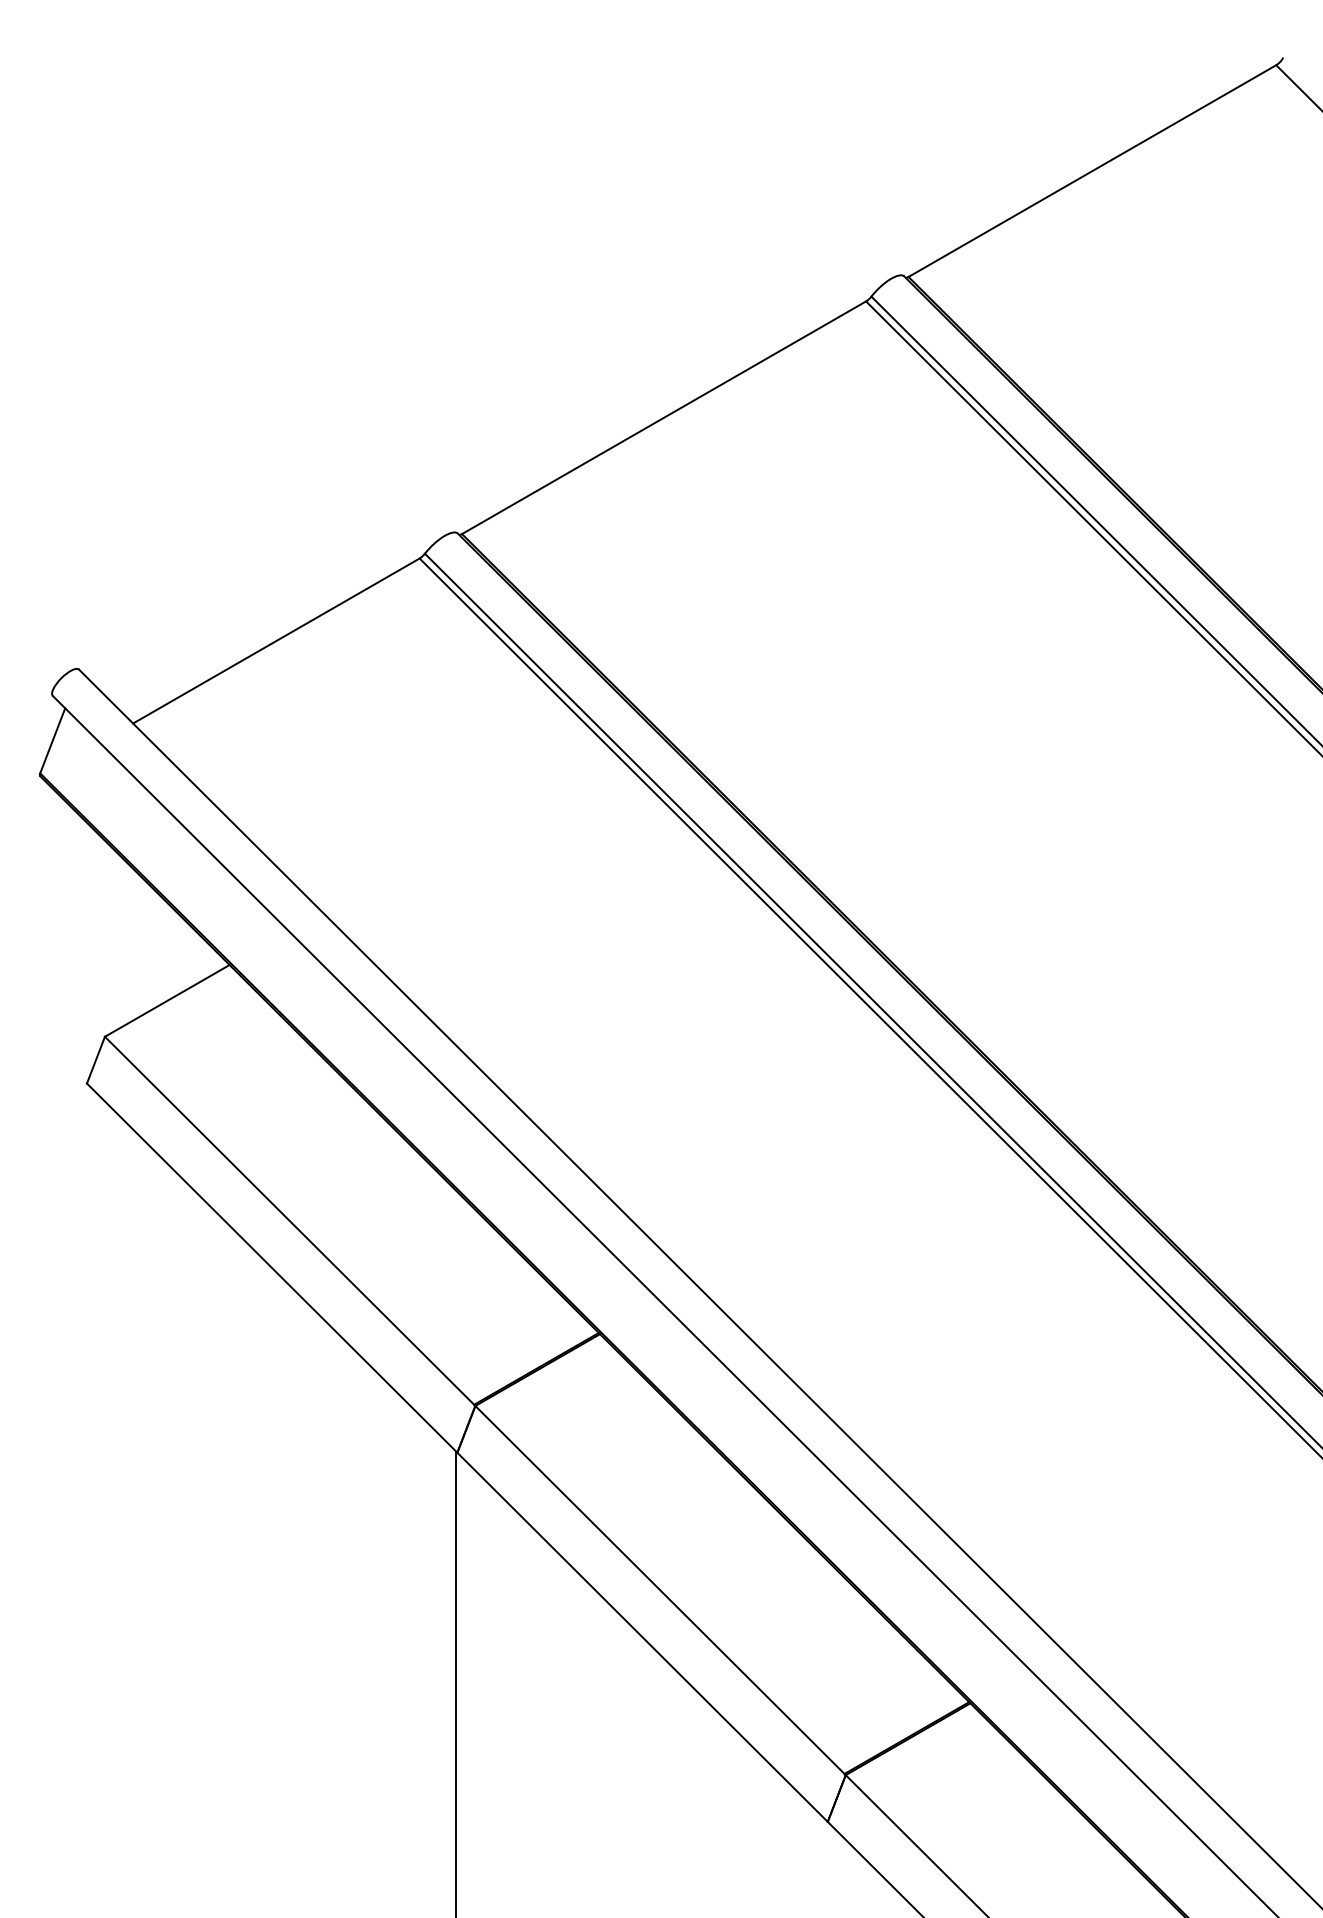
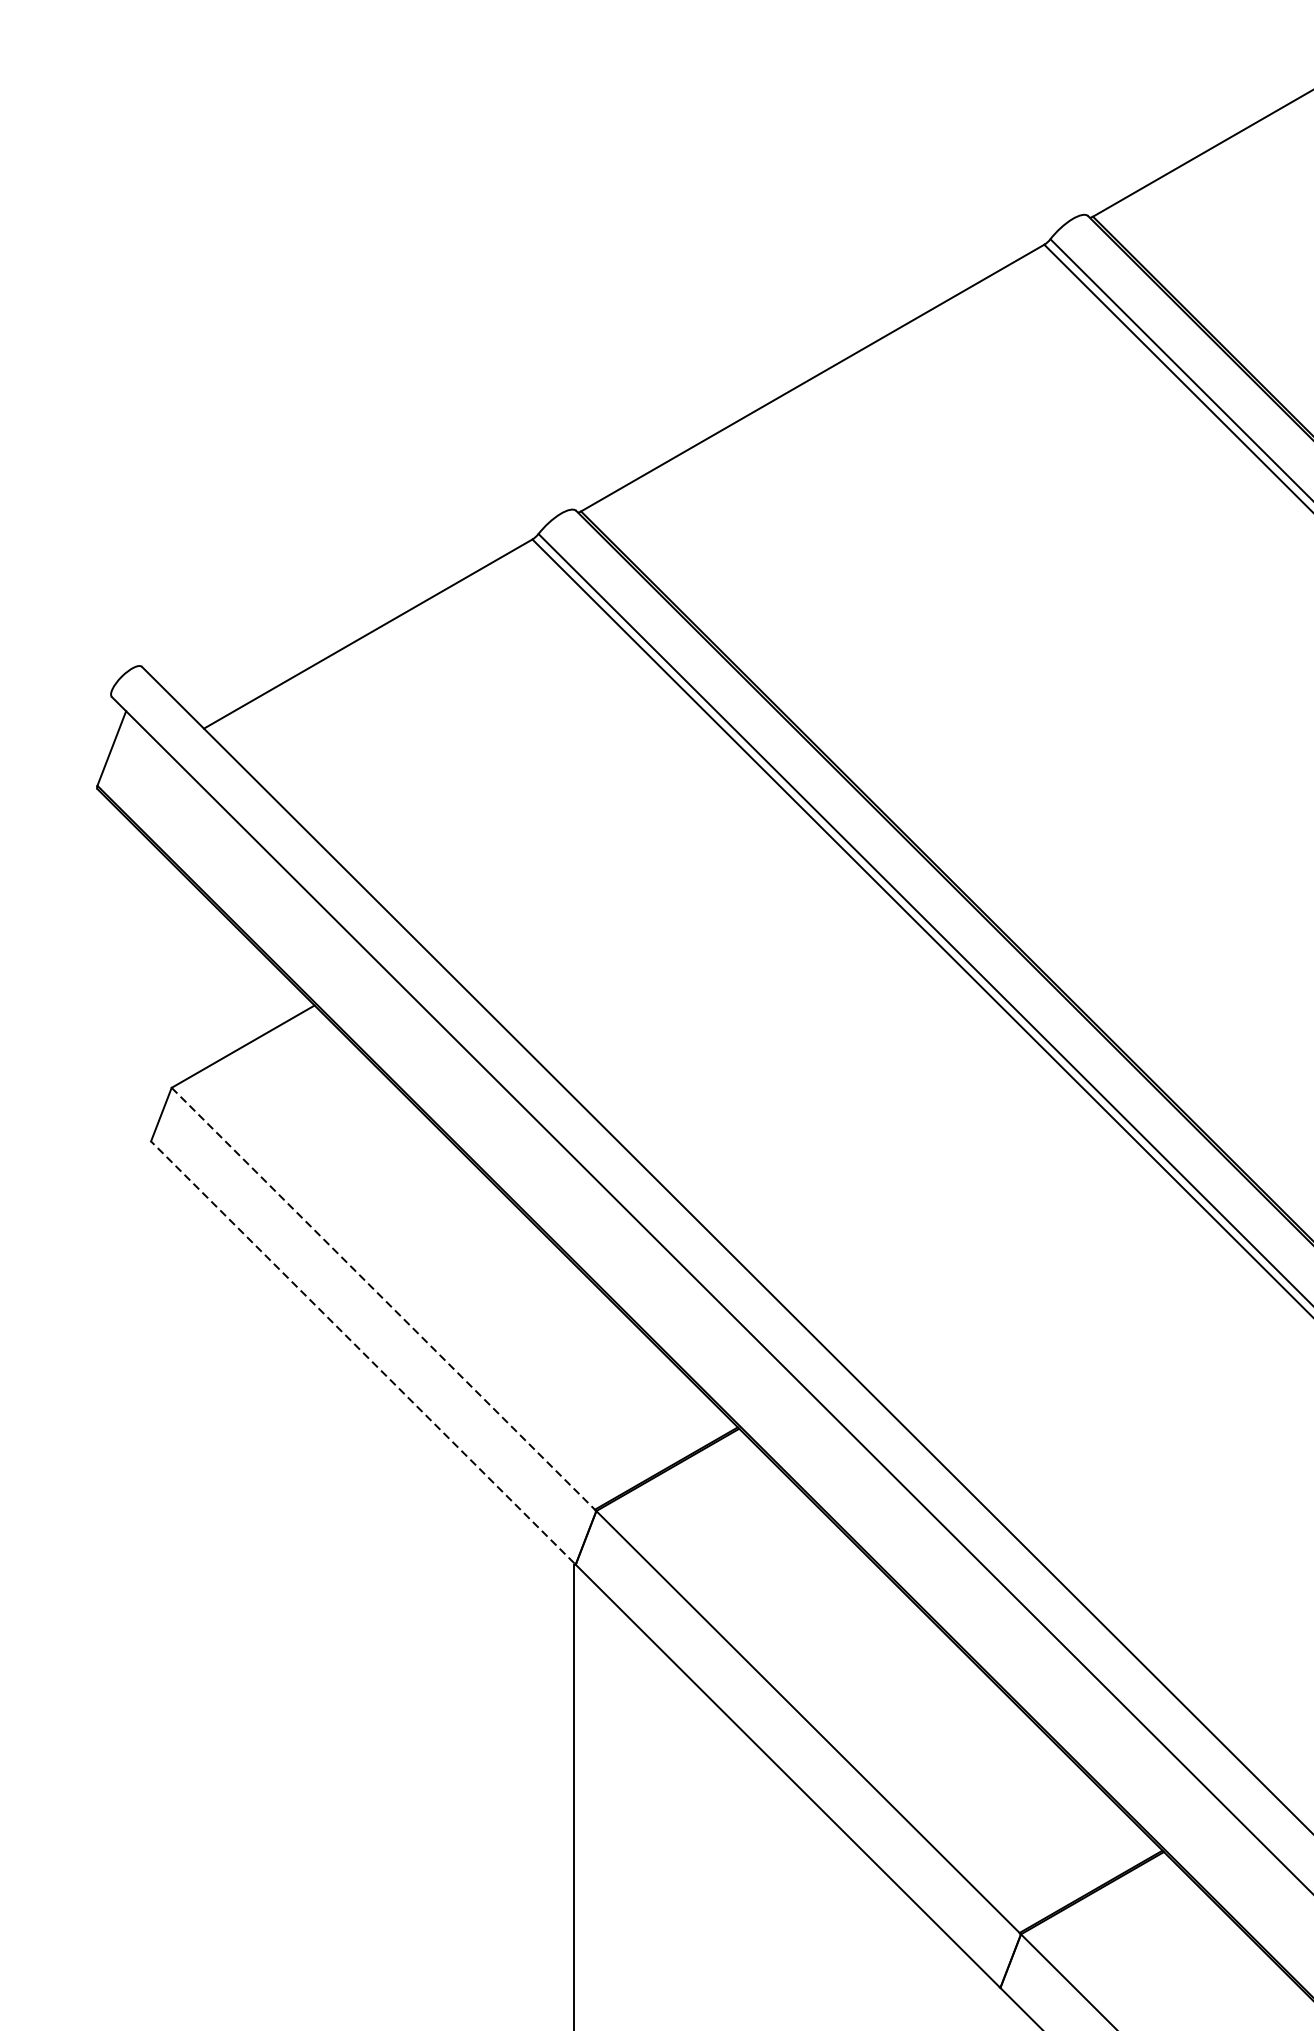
line: (289, 1220) -> (383, 1298), solid -> dashed
line: (271, 1267) -> (362, 1352), solid -> dashed

